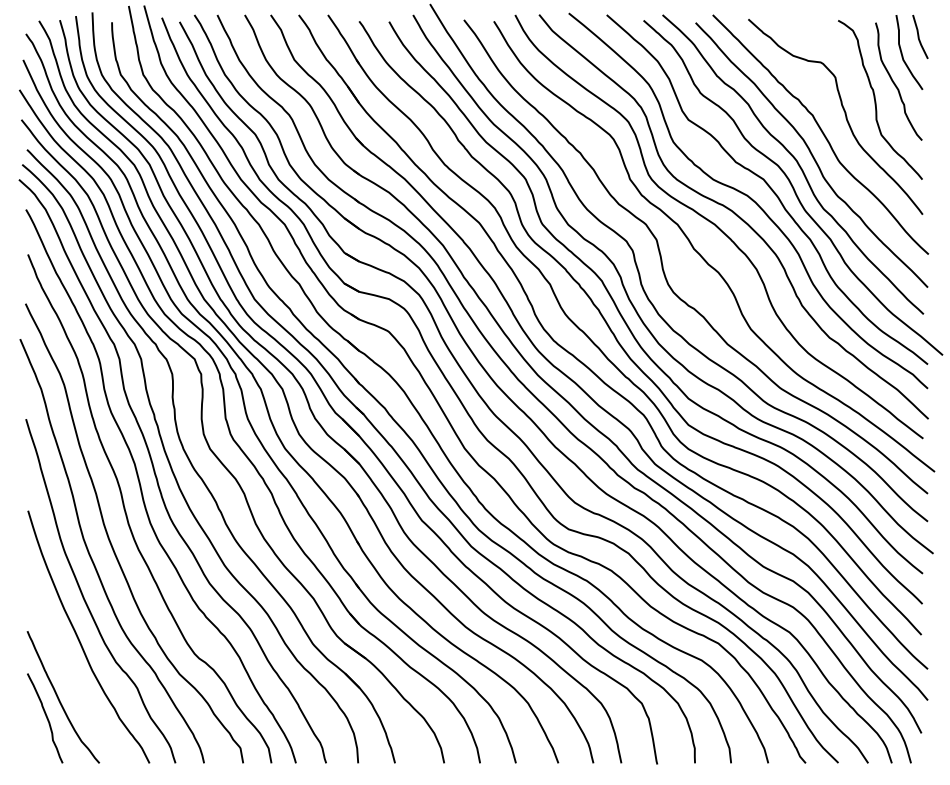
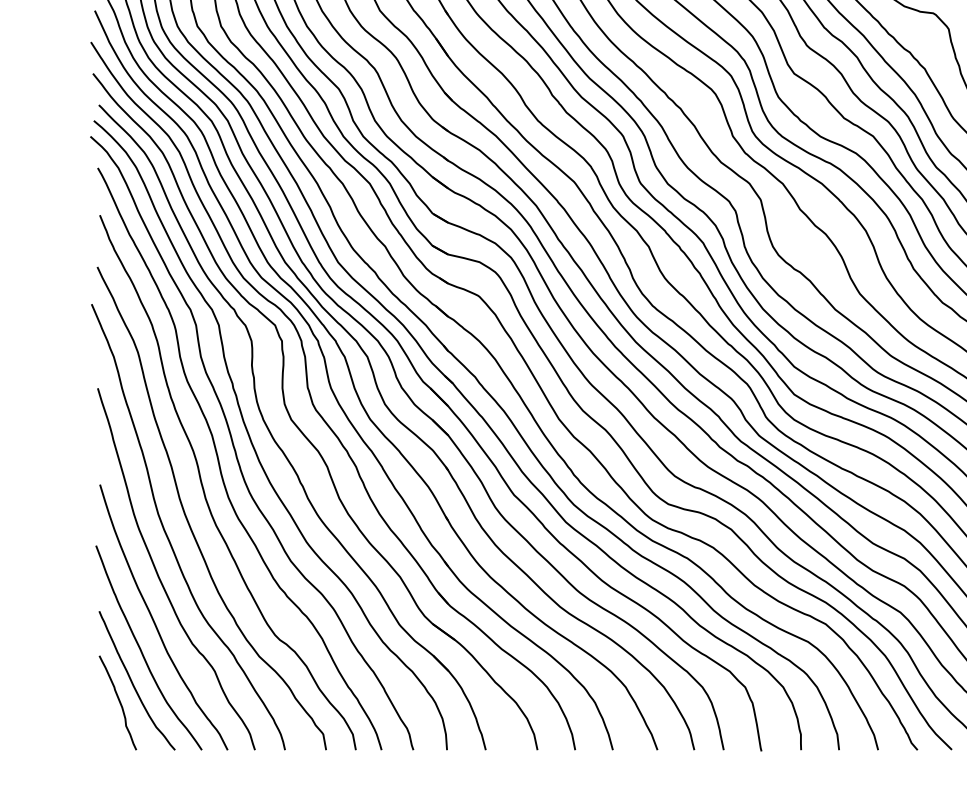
curve: (67, 666) -> (141, 648), added

